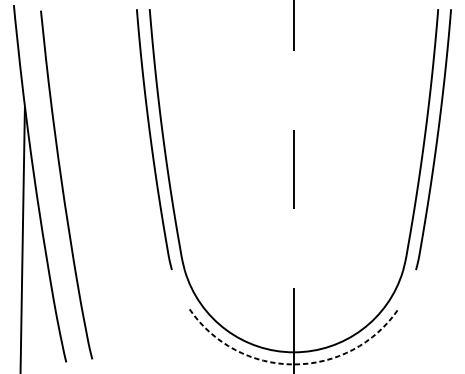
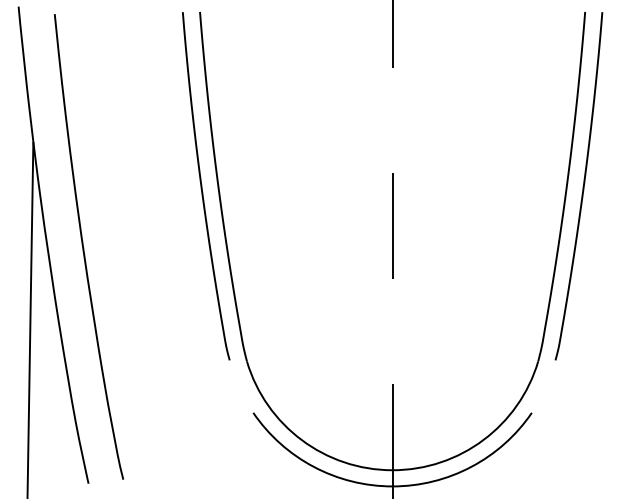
arc: (293, 364) -> (392, 486), dashed -> solid

